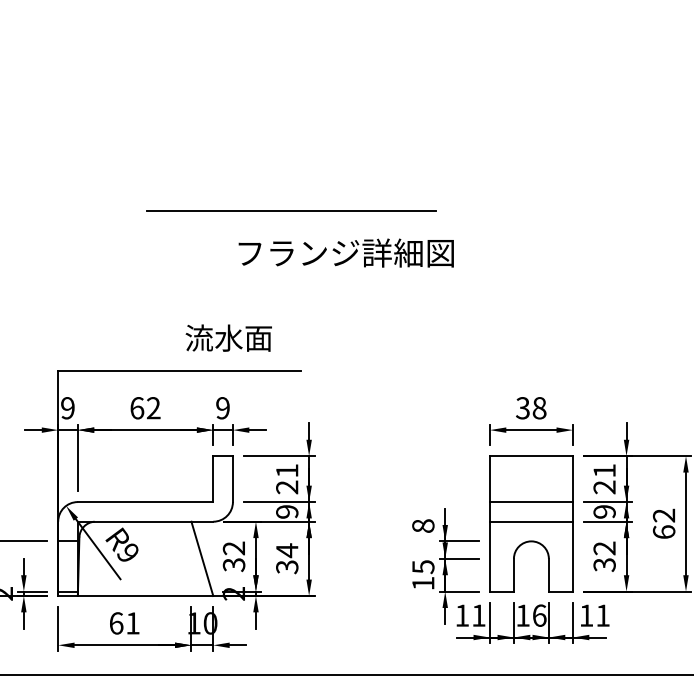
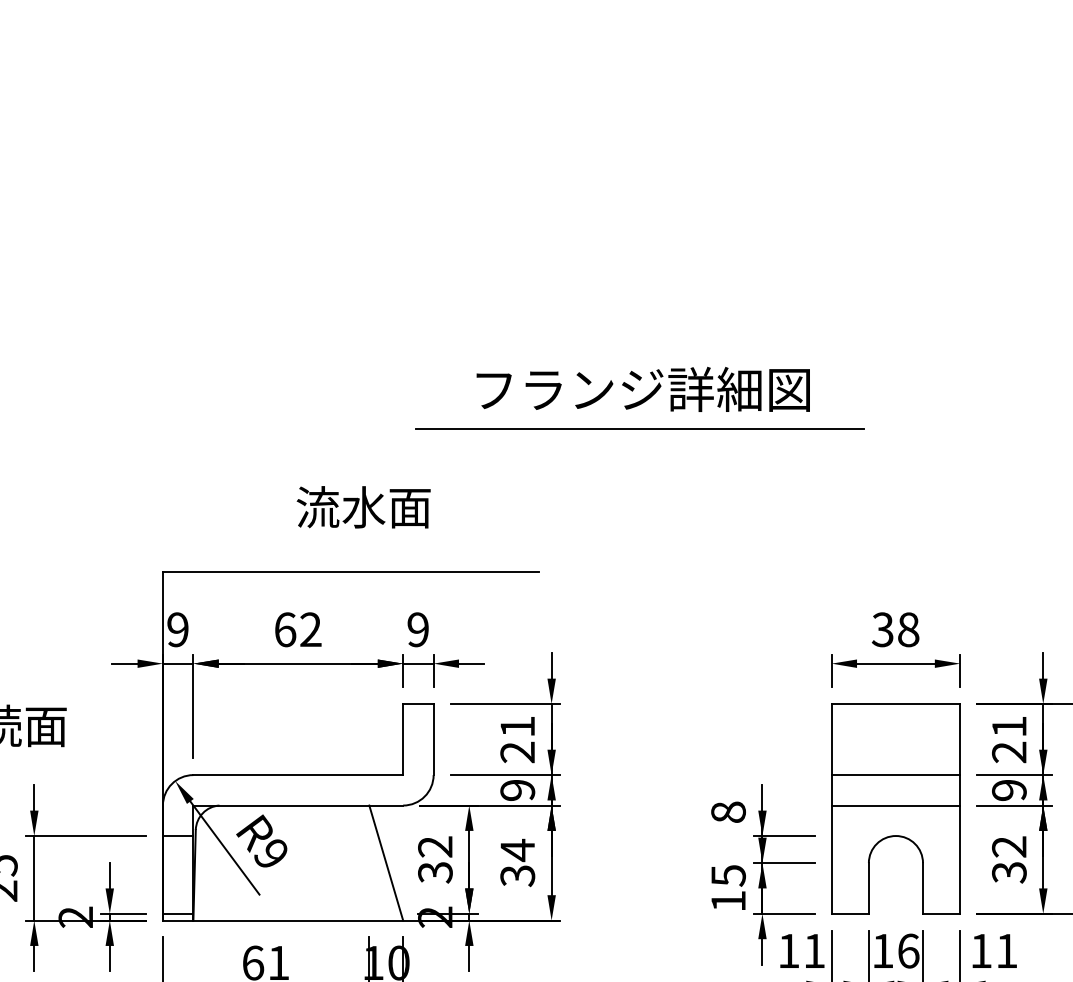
line: (291, 210) -> (640, 428), moved
text: (345, 252) -> (642, 388), moved
text: (228, 337) -> (363, 506), moved

